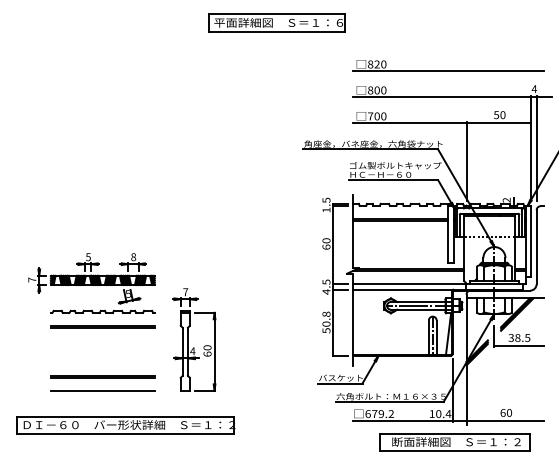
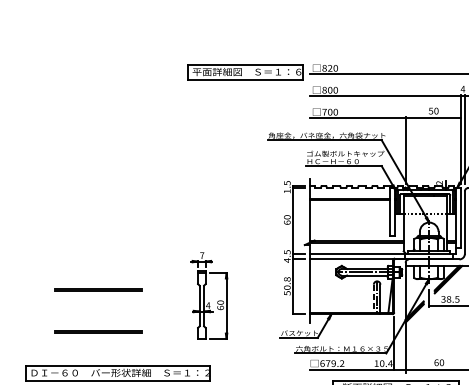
part: (276, 22) -> (245, 71), moved
part: (91, 283) -> (88, 253), removed
line: (428, 338) -> (373, 299), solid -> dashed
part: (194, 339) -> (209, 295), moved
line: (102, 390) -> (98, 343), removed

